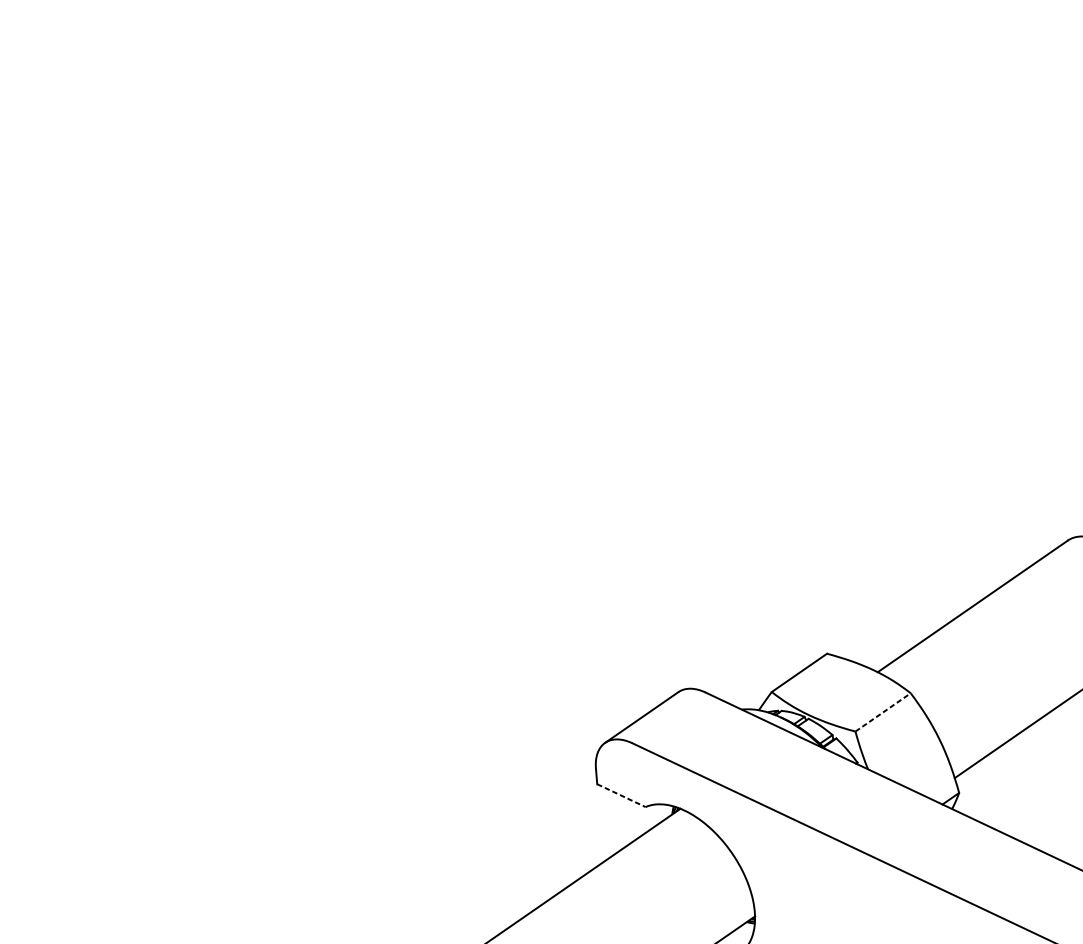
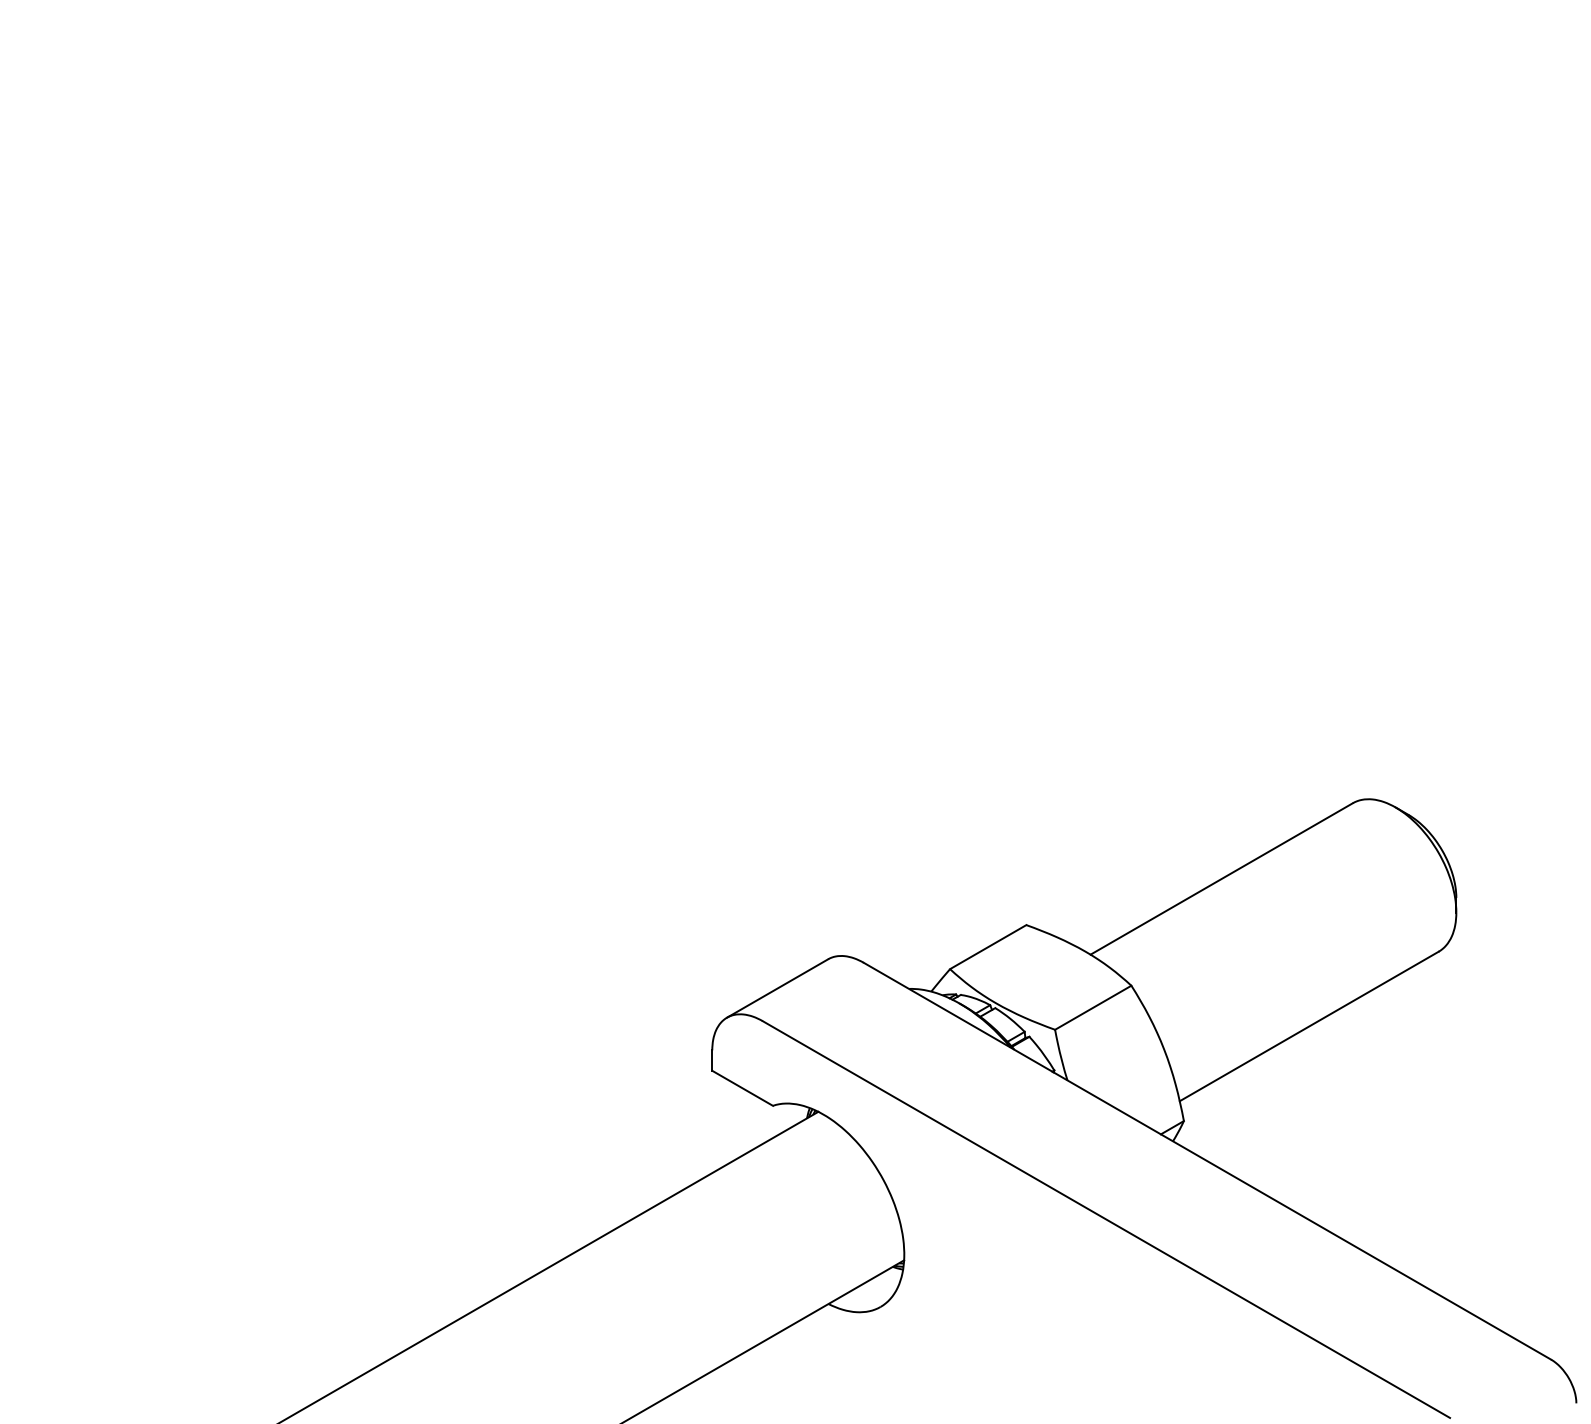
line: (883, 712) -> (1093, 1007), dashed -> solid
line: (622, 795) -> (743, 1088), dashed -> solid

